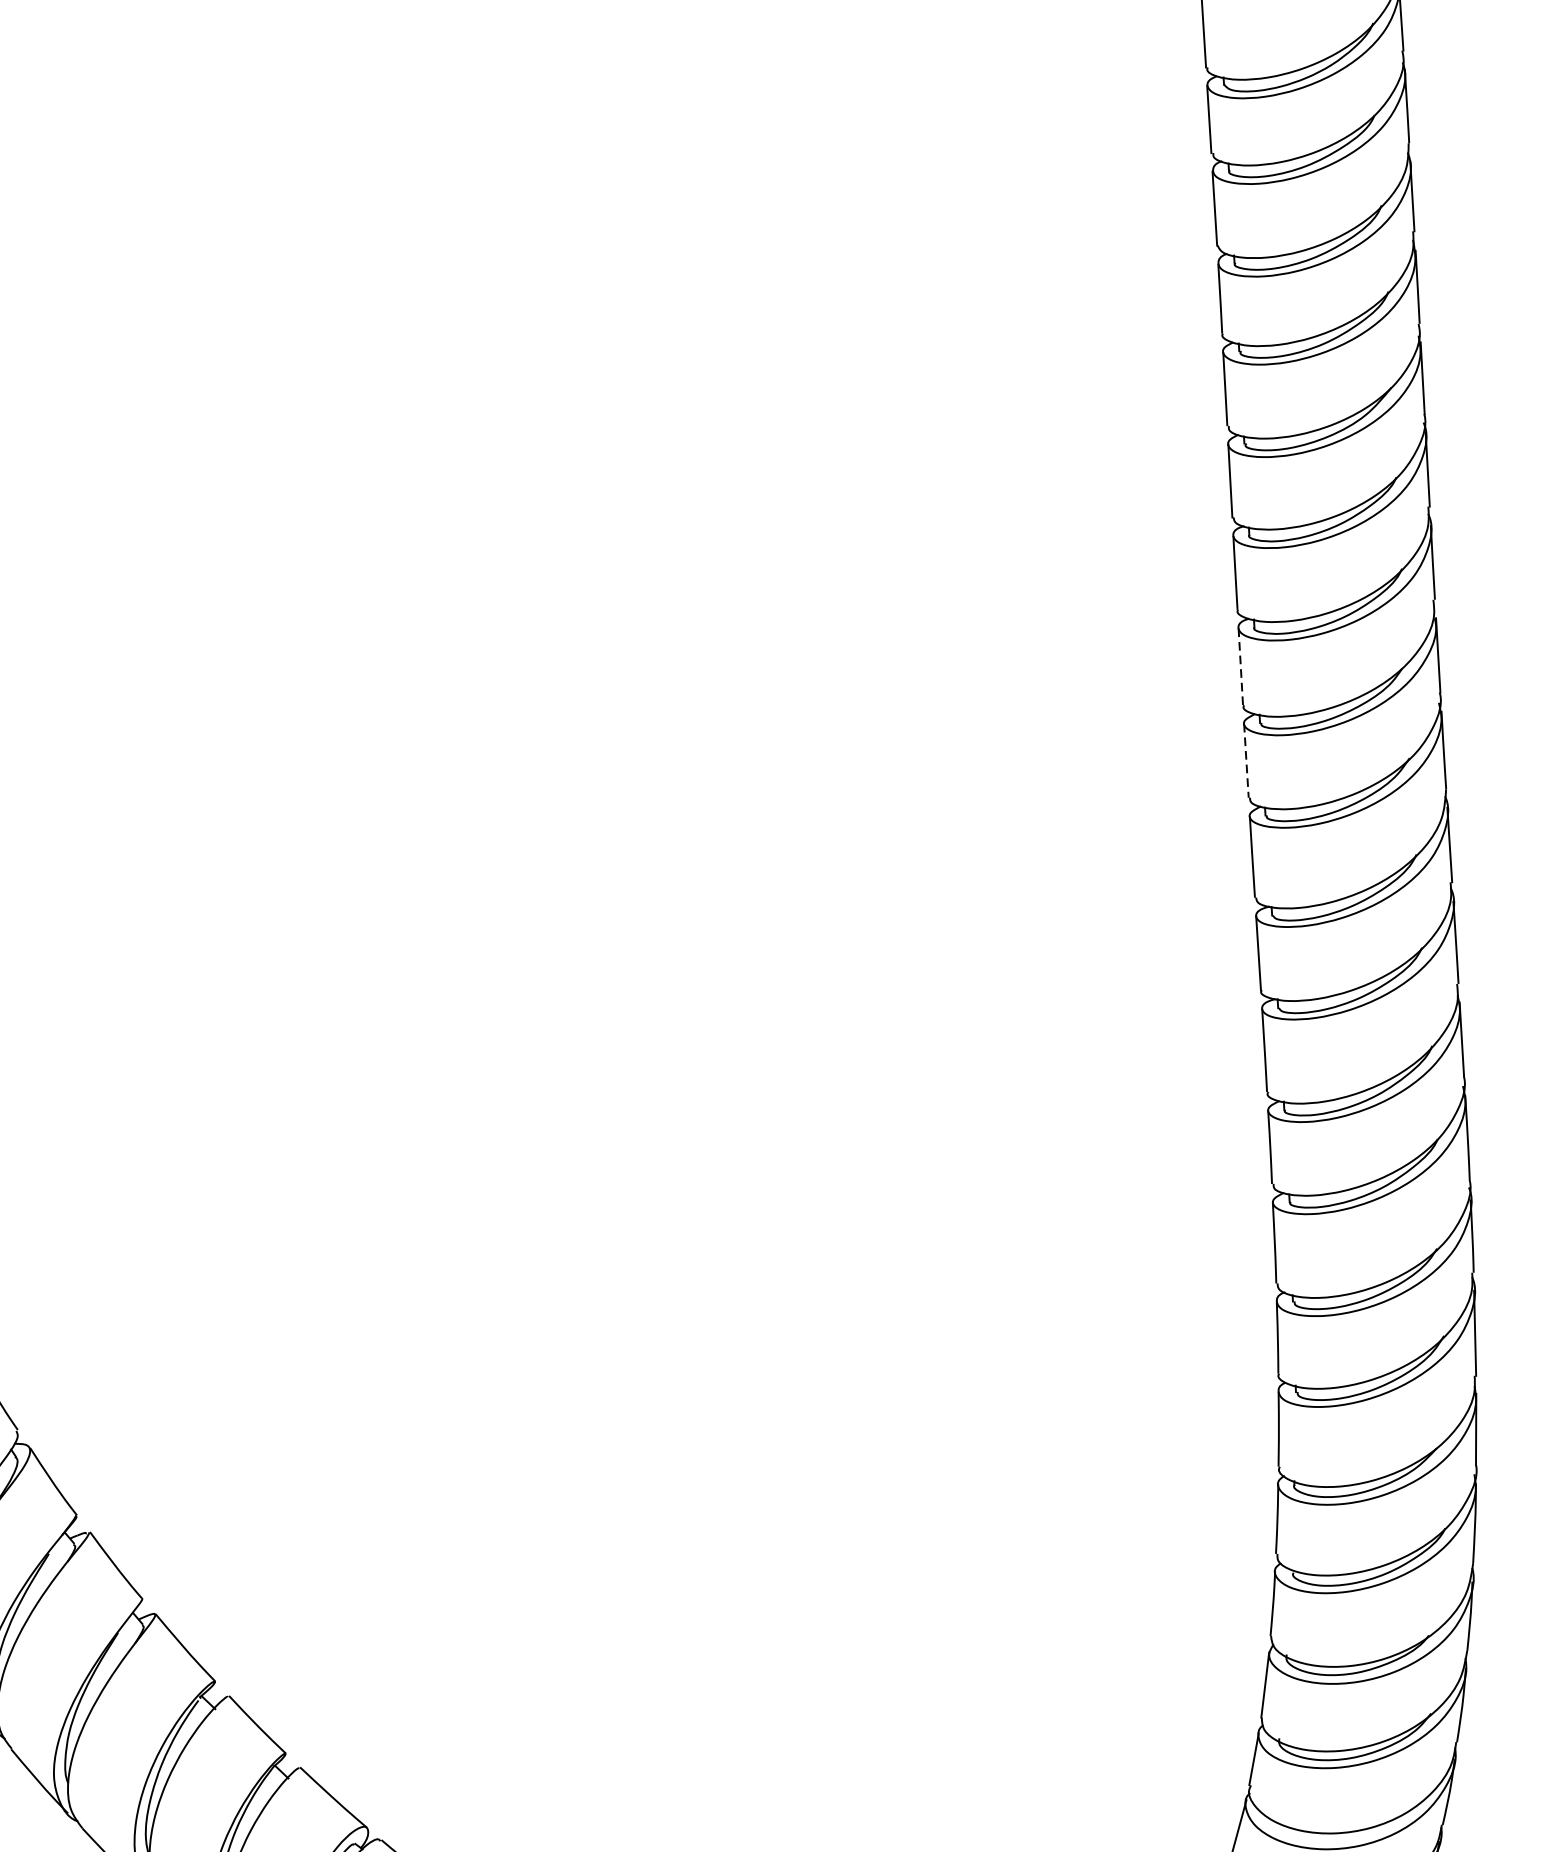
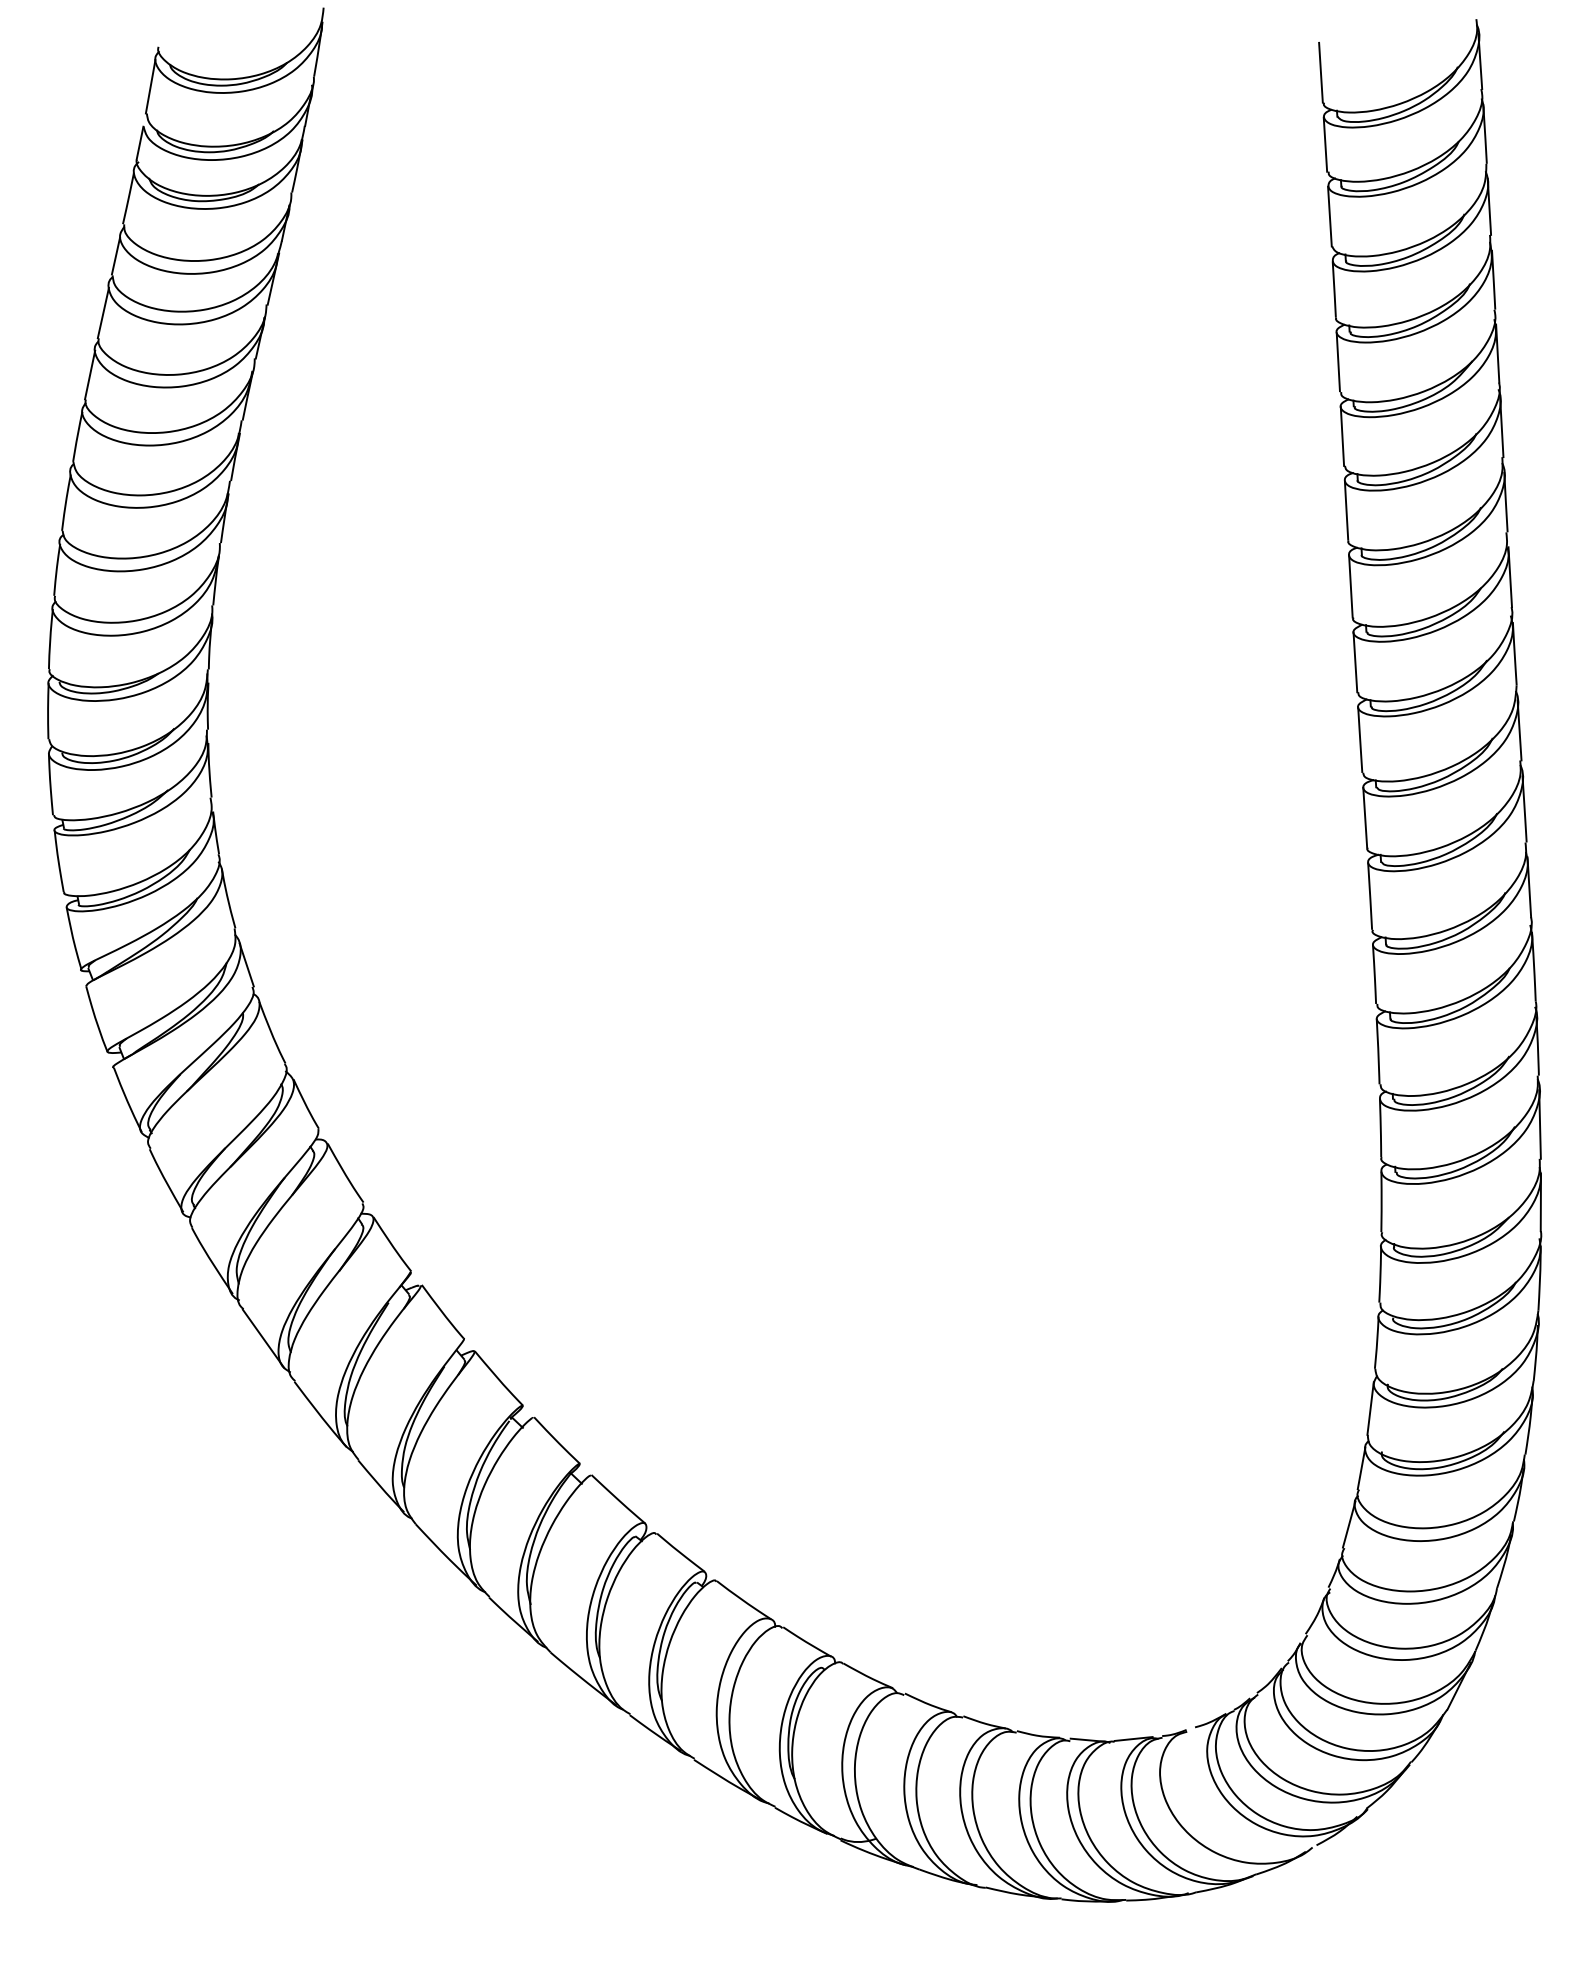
line: (1240, 668) -> (1350, 587), dashed -> solid
line: (1246, 760) -> (1355, 662), dashed -> solid

